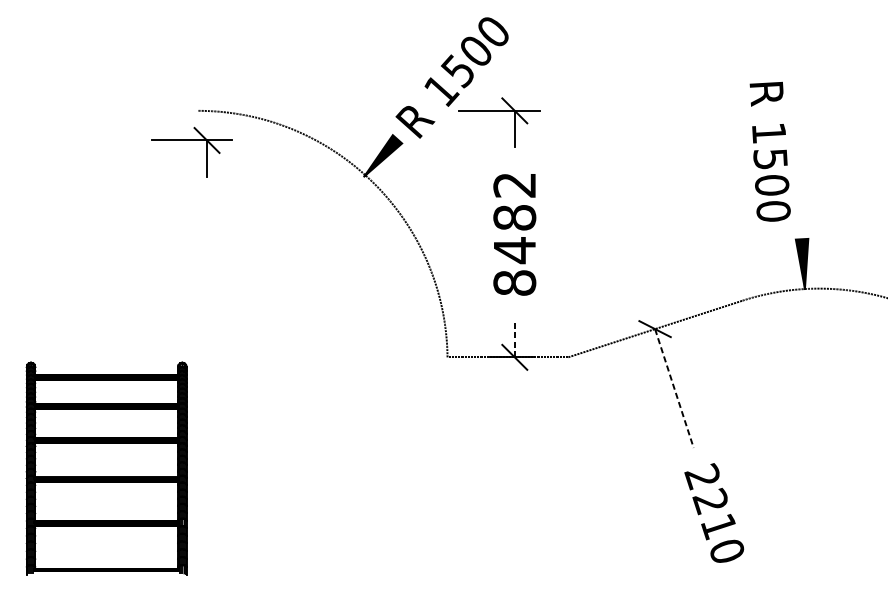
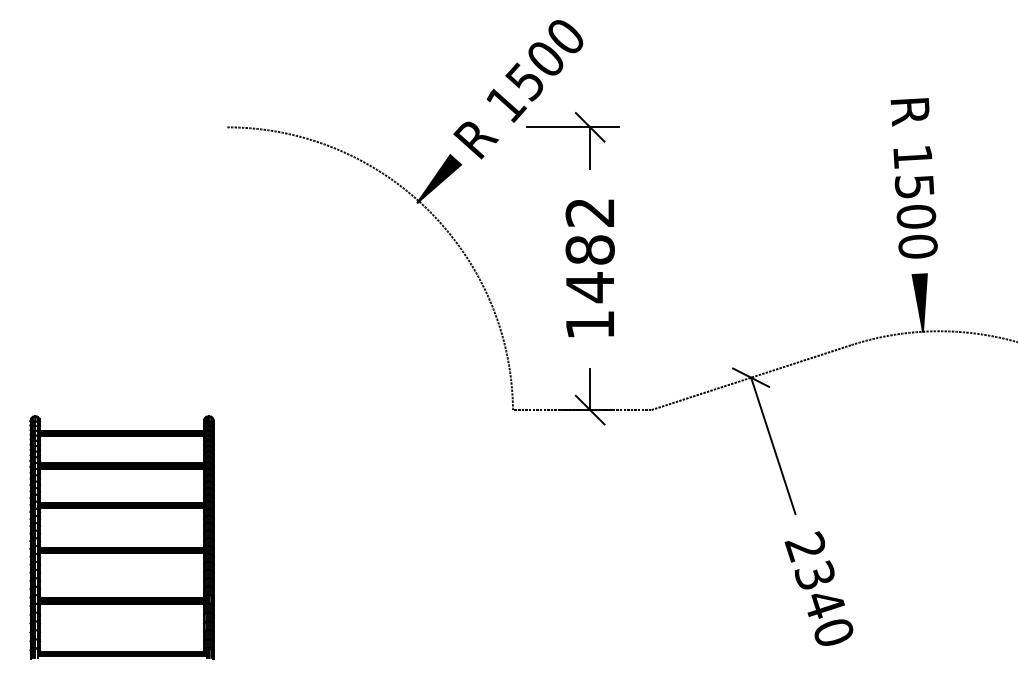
part: (191, 140) -> (219, 161), removed
text: (769, 151) -> (913, 178), moved
text: (514, 282) -> (589, 324), 8482 -> 1482
line: (515, 339) -> (590, 389), dashed -> solid
line: (674, 388) -> (773, 445), dashed -> solid
text: (714, 513) -> (819, 589), 2210 -> 2340

